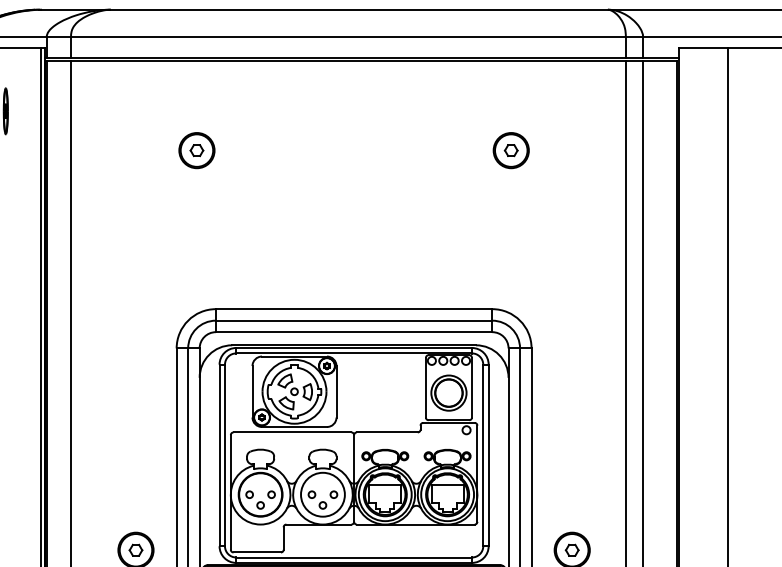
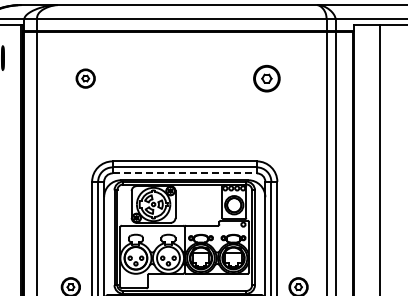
part: (196, 150) -> (85, 78), moved
part: (510, 150) -> (266, 78), size x1.4
line: (355, 332) -> (185, 173), solid -> dashed

